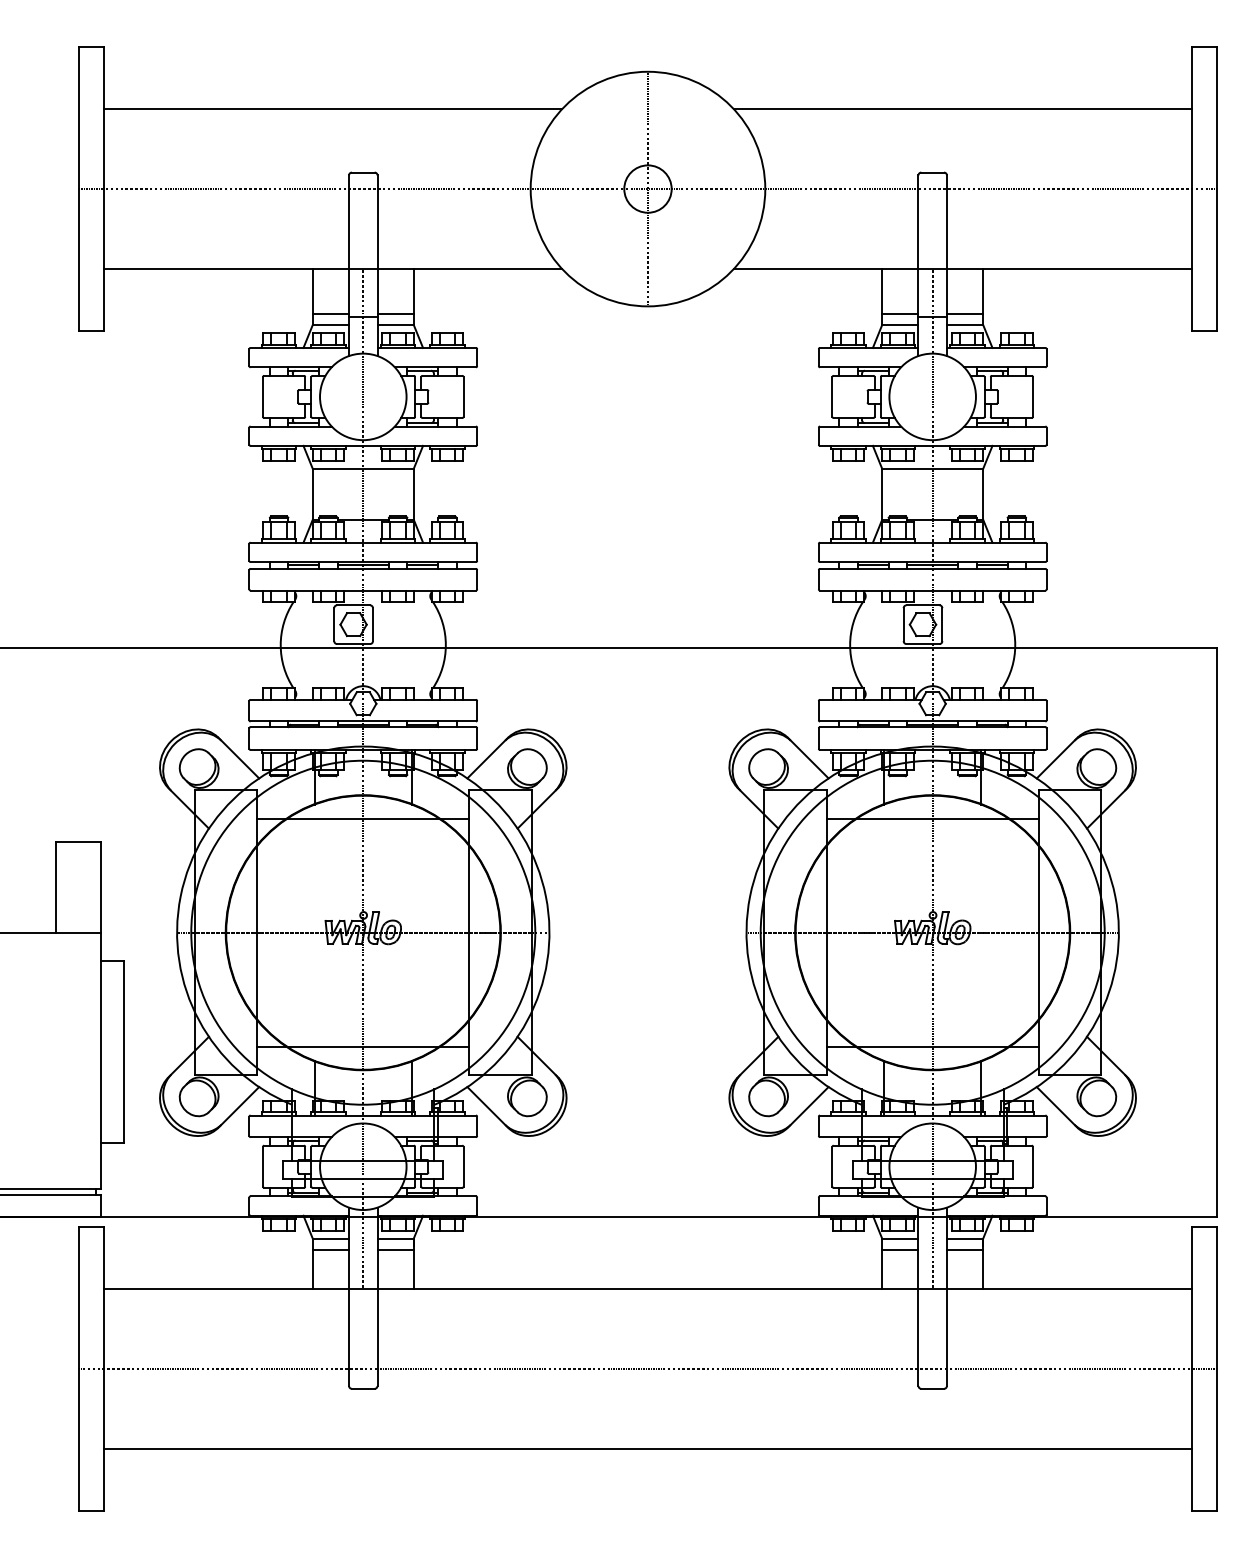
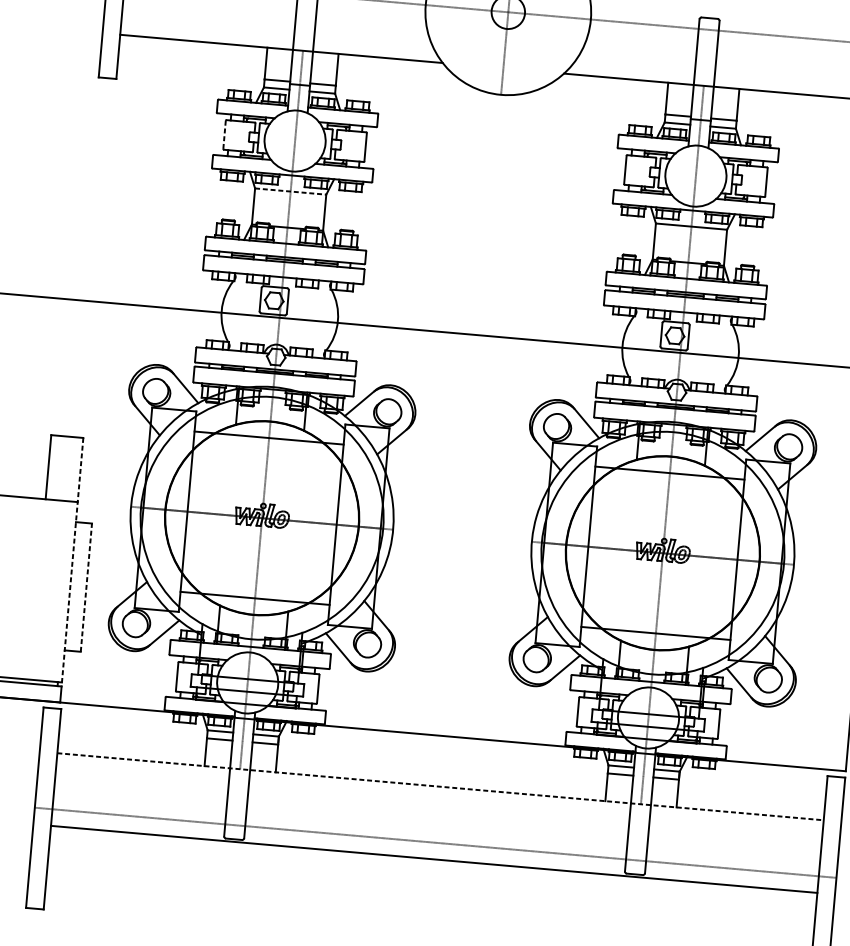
line: (263, 396) -> (224, 134), solid -> dashed
line: (363, 468) -> (290, 191), solid -> dashed
line: (101, 1015) -> (72, 560), solid -> dashed
line: (124, 1051) -> (86, 587), solid -> dashed
line: (648, 1289) -> (440, 786), solid -> dashed
line: (647, 1448) -> (433, 859), moved

